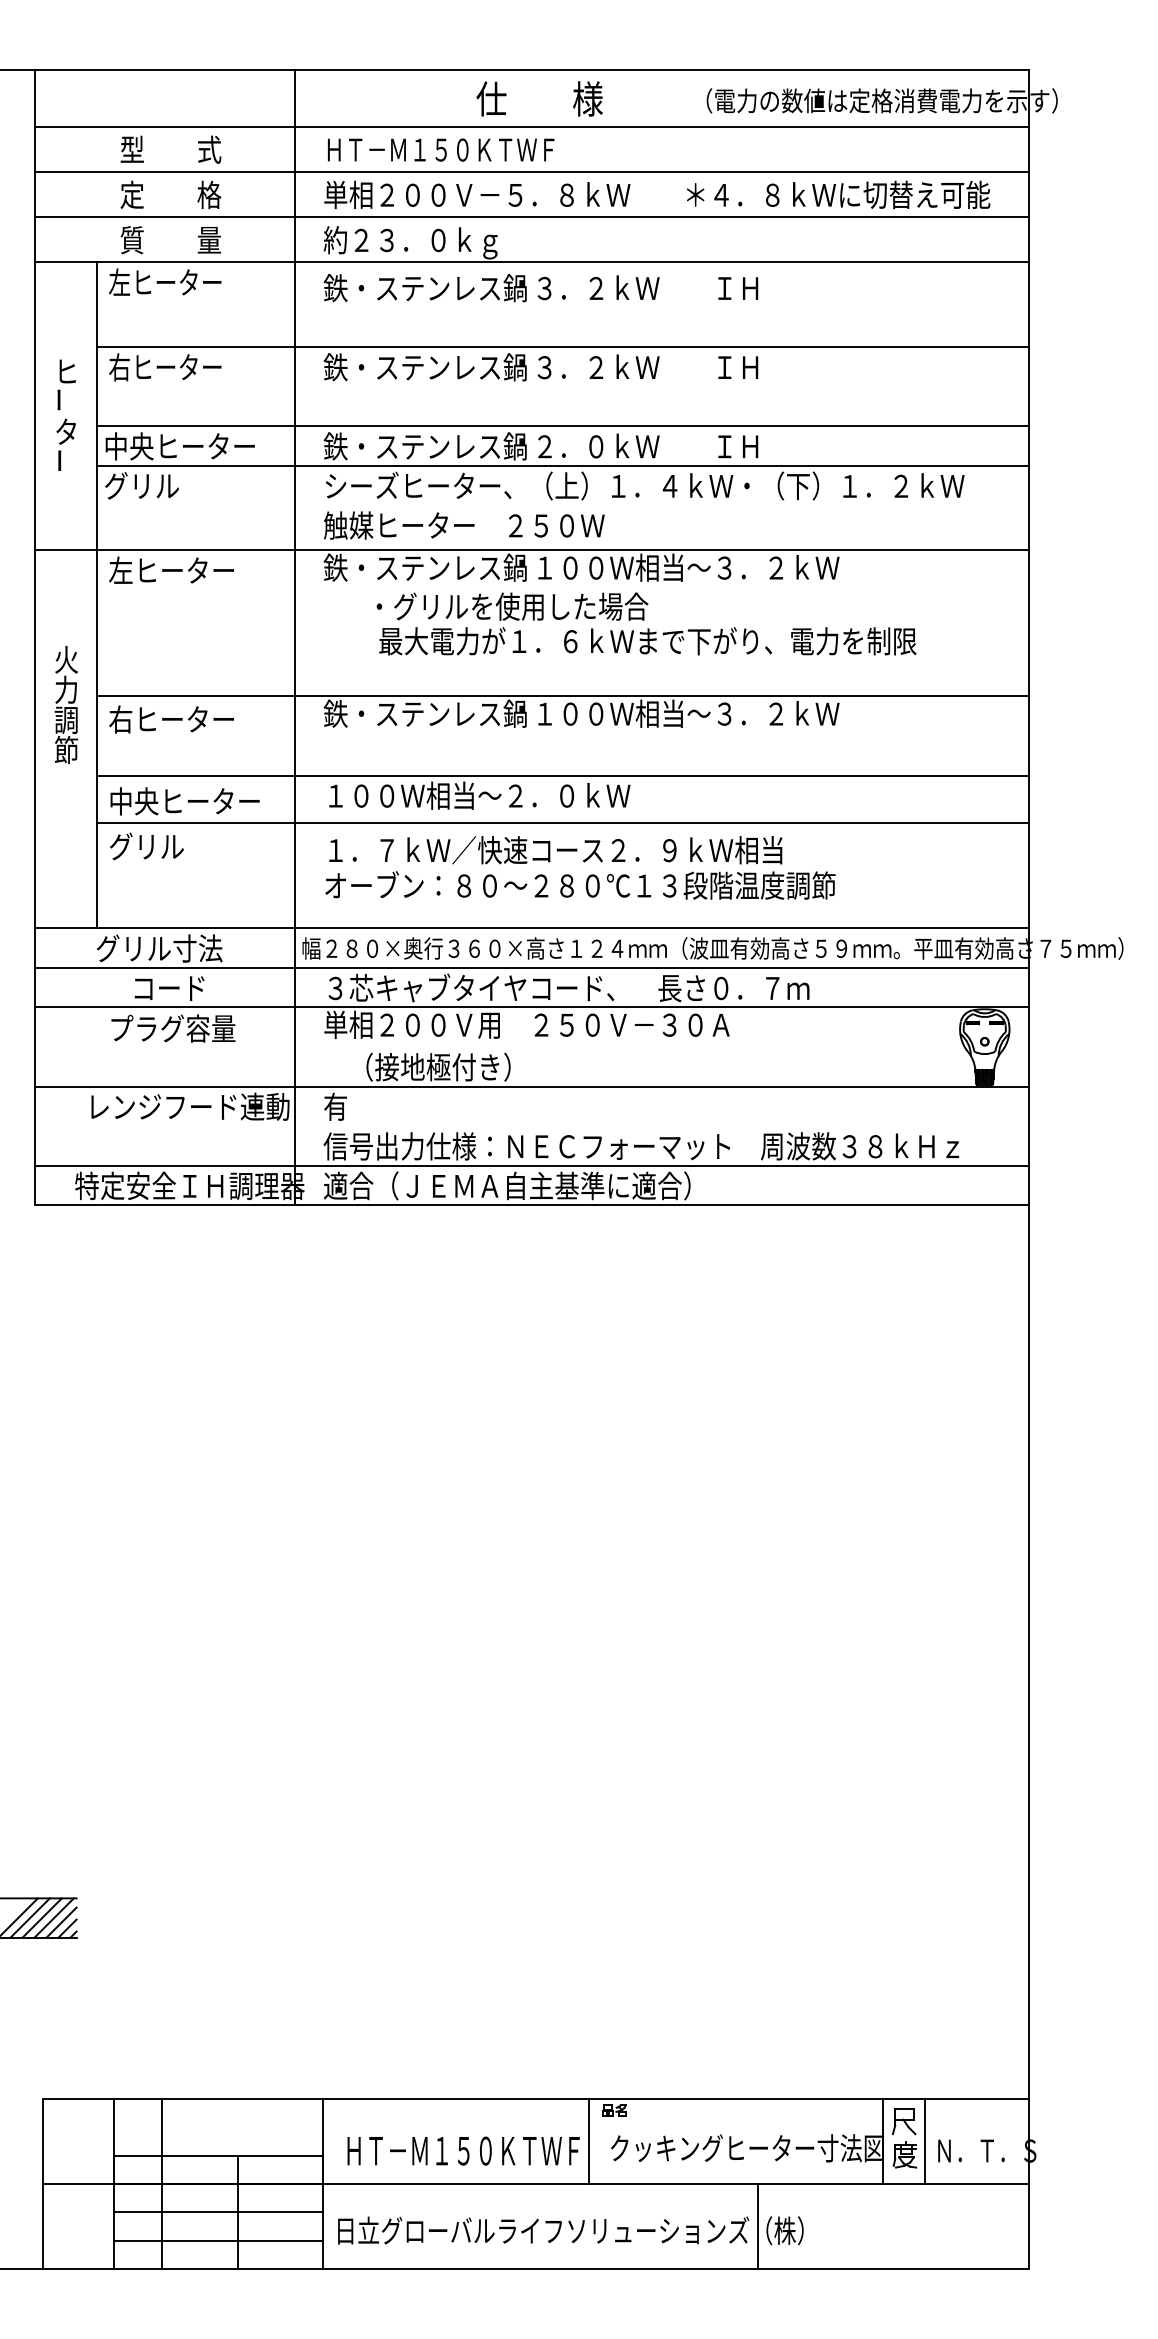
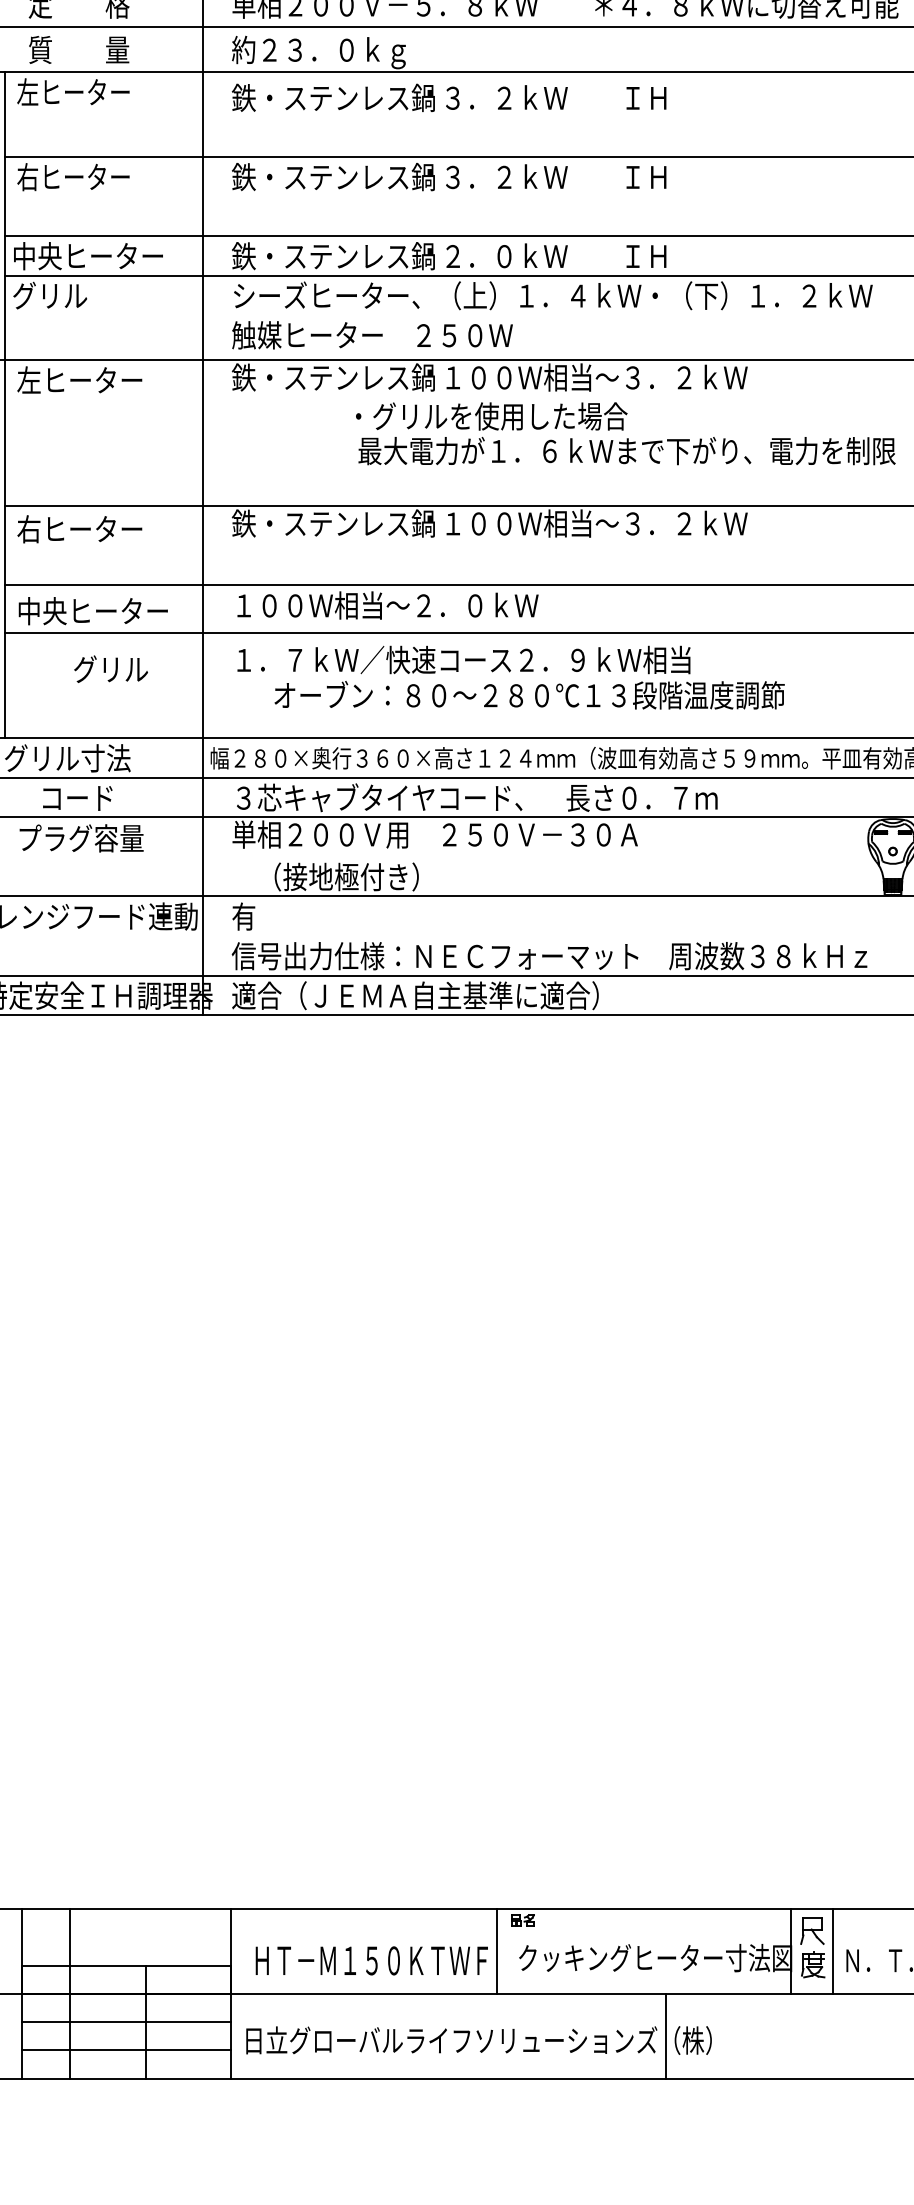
text: (646, 623) -> (625, 433), moved
text: (146, 846) -> (110, 669), moved
text: (580, 885) -> (529, 695), moved

